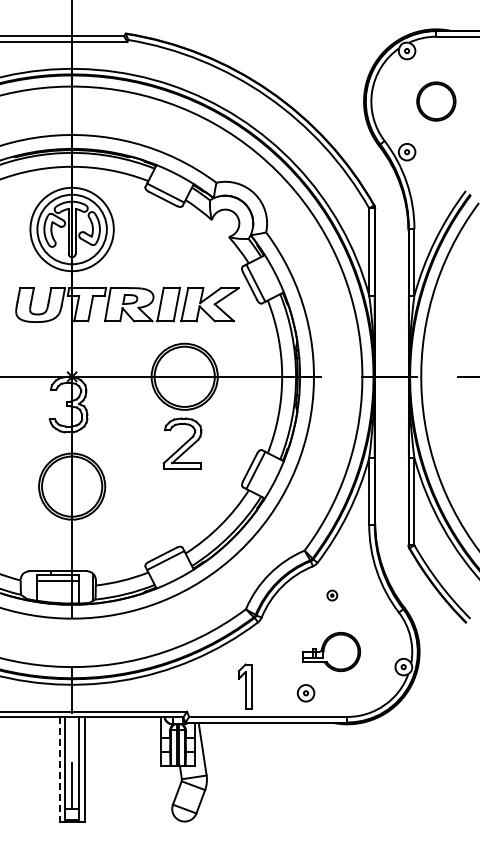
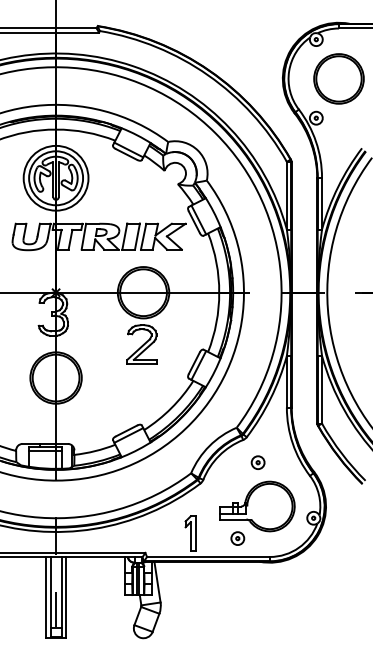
part: (436, 101) -> (339, 78), size x1.67
part: (332, 595) -> (258, 462), size x1.67
part: (331, 651) -> (257, 506), size x1.67
line: (59, 769) -> (46, 597), dashed -> solid

